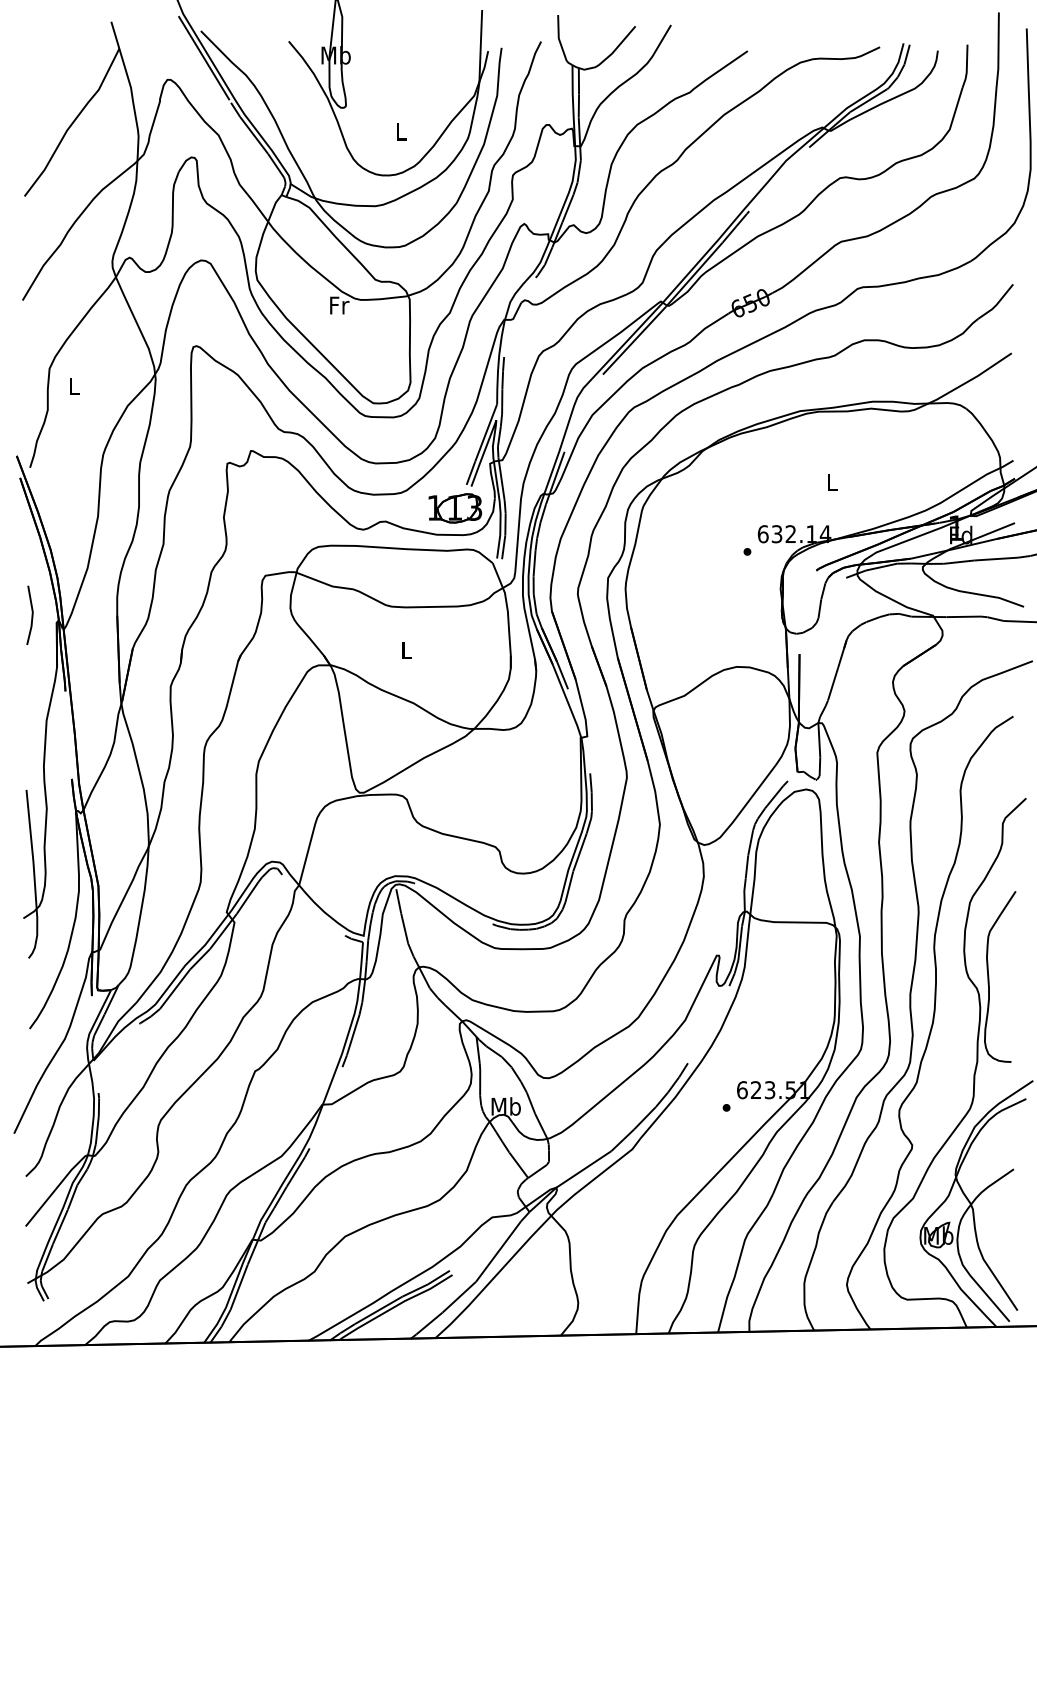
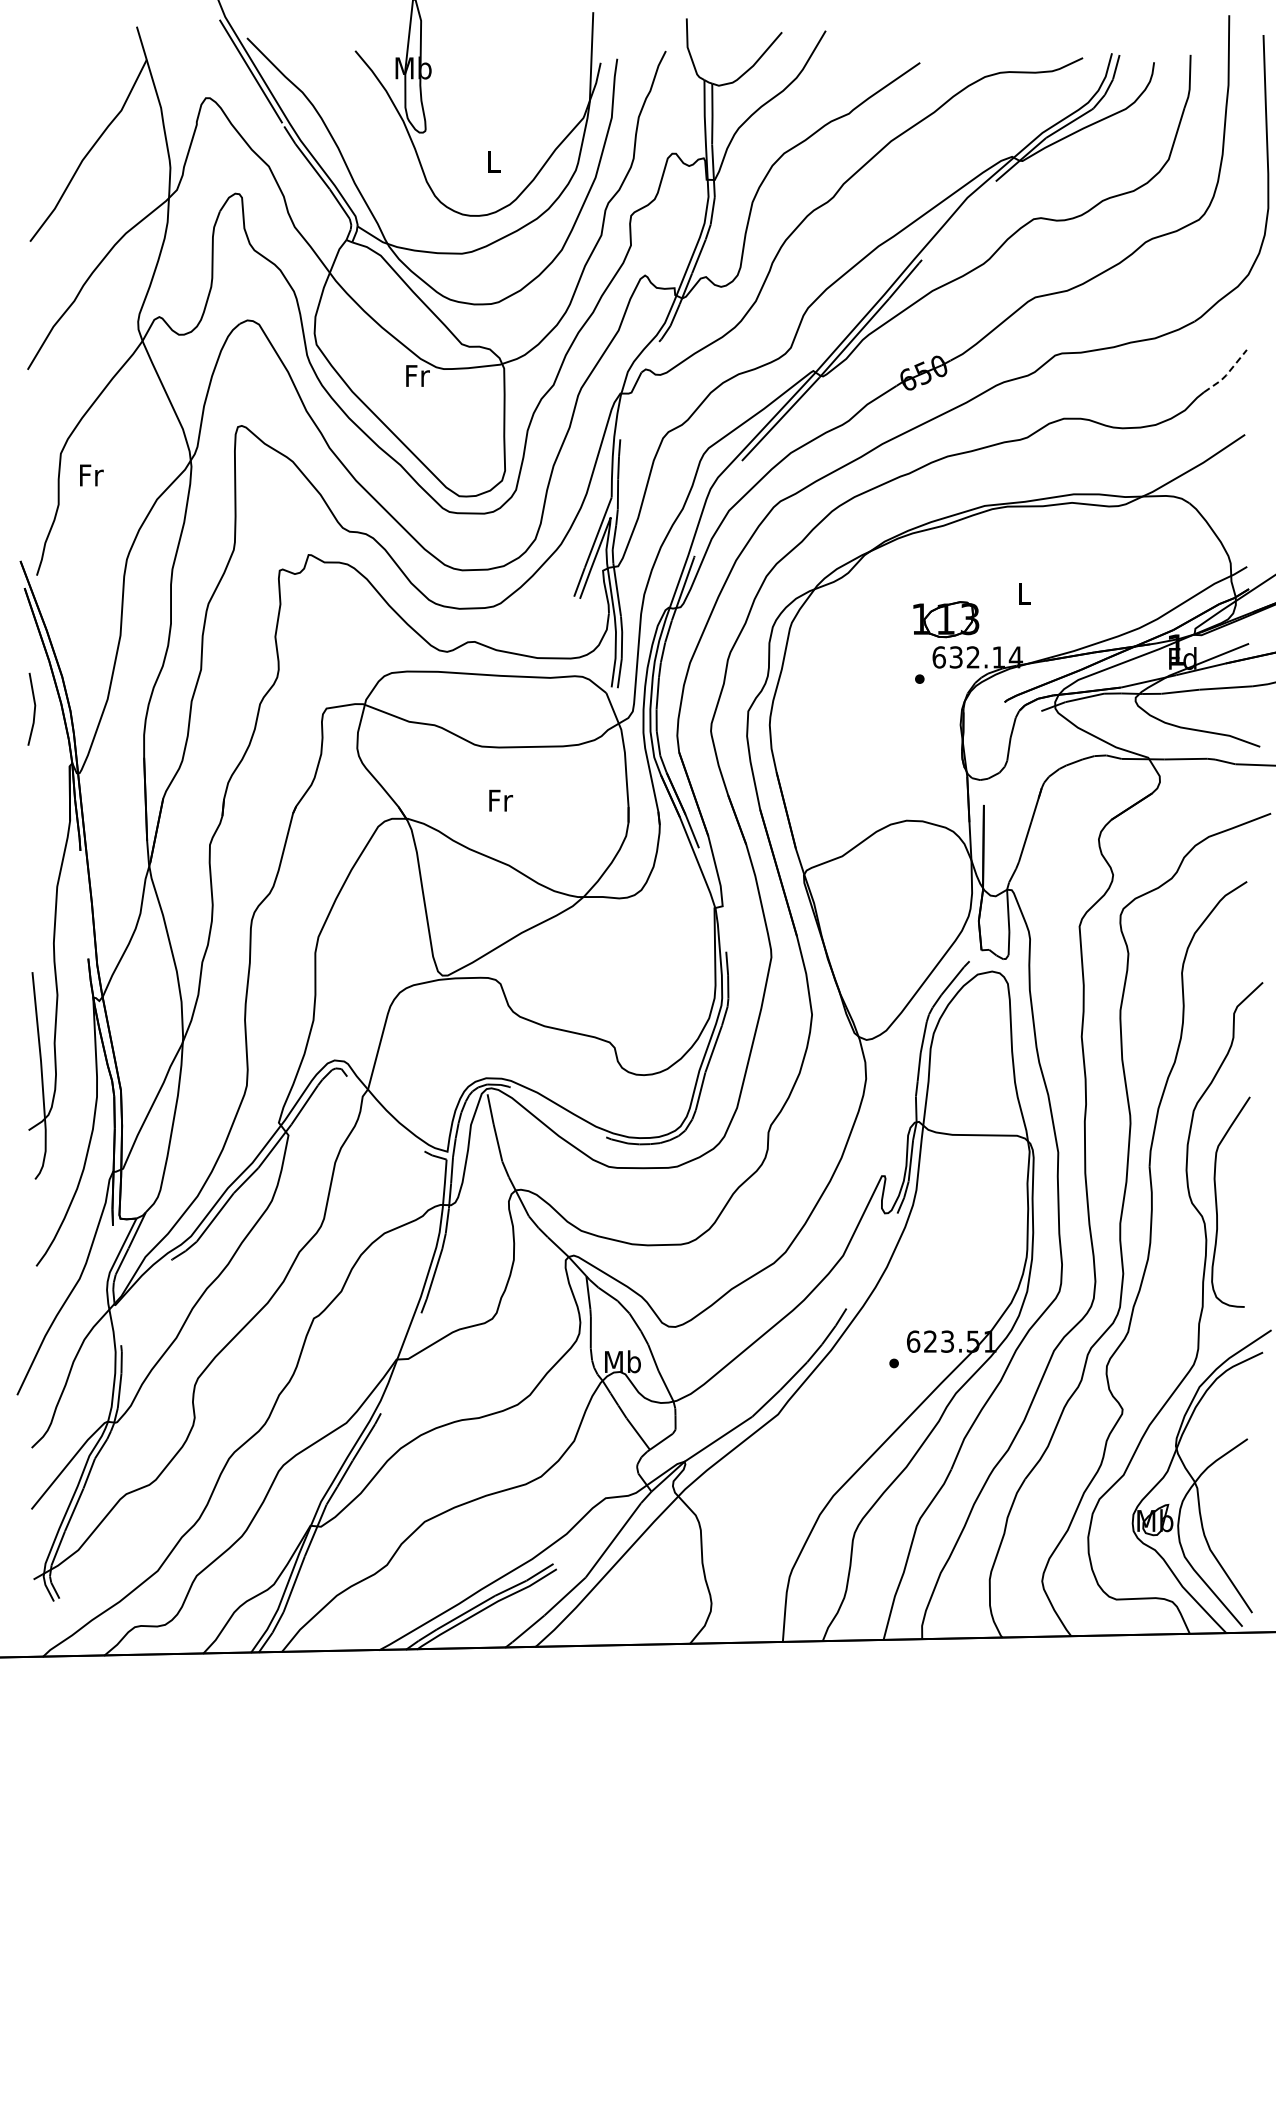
line: (996, 304) -> (1226, 374), solid -> dashed
text: (74, 386) -> (91, 475), L -> Fr
part: (455, 508) -> (946, 619), moved
line: (31, 616) -> (33, 710), moved
text: (407, 650) -> (501, 800), L -> Fr

